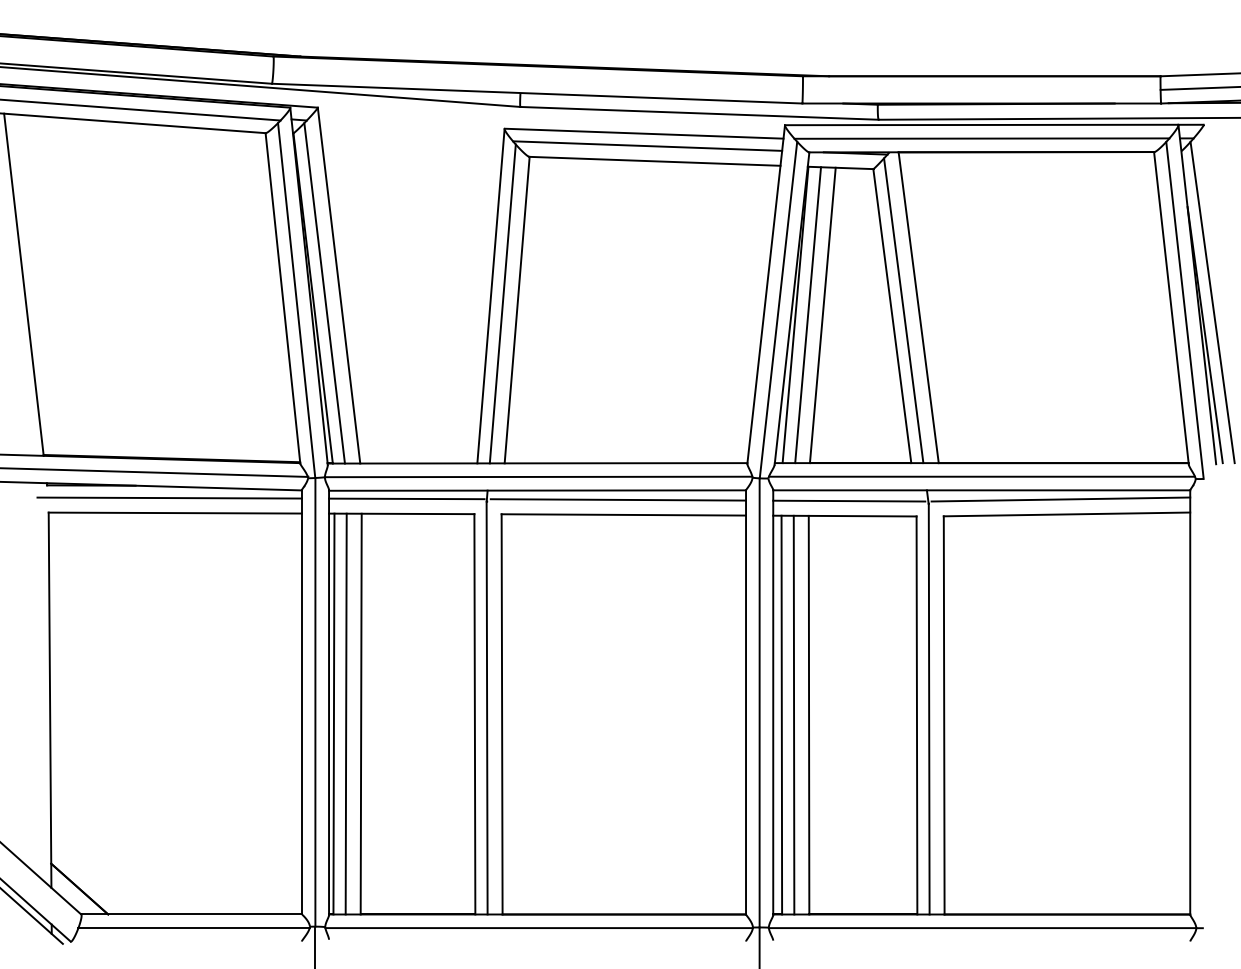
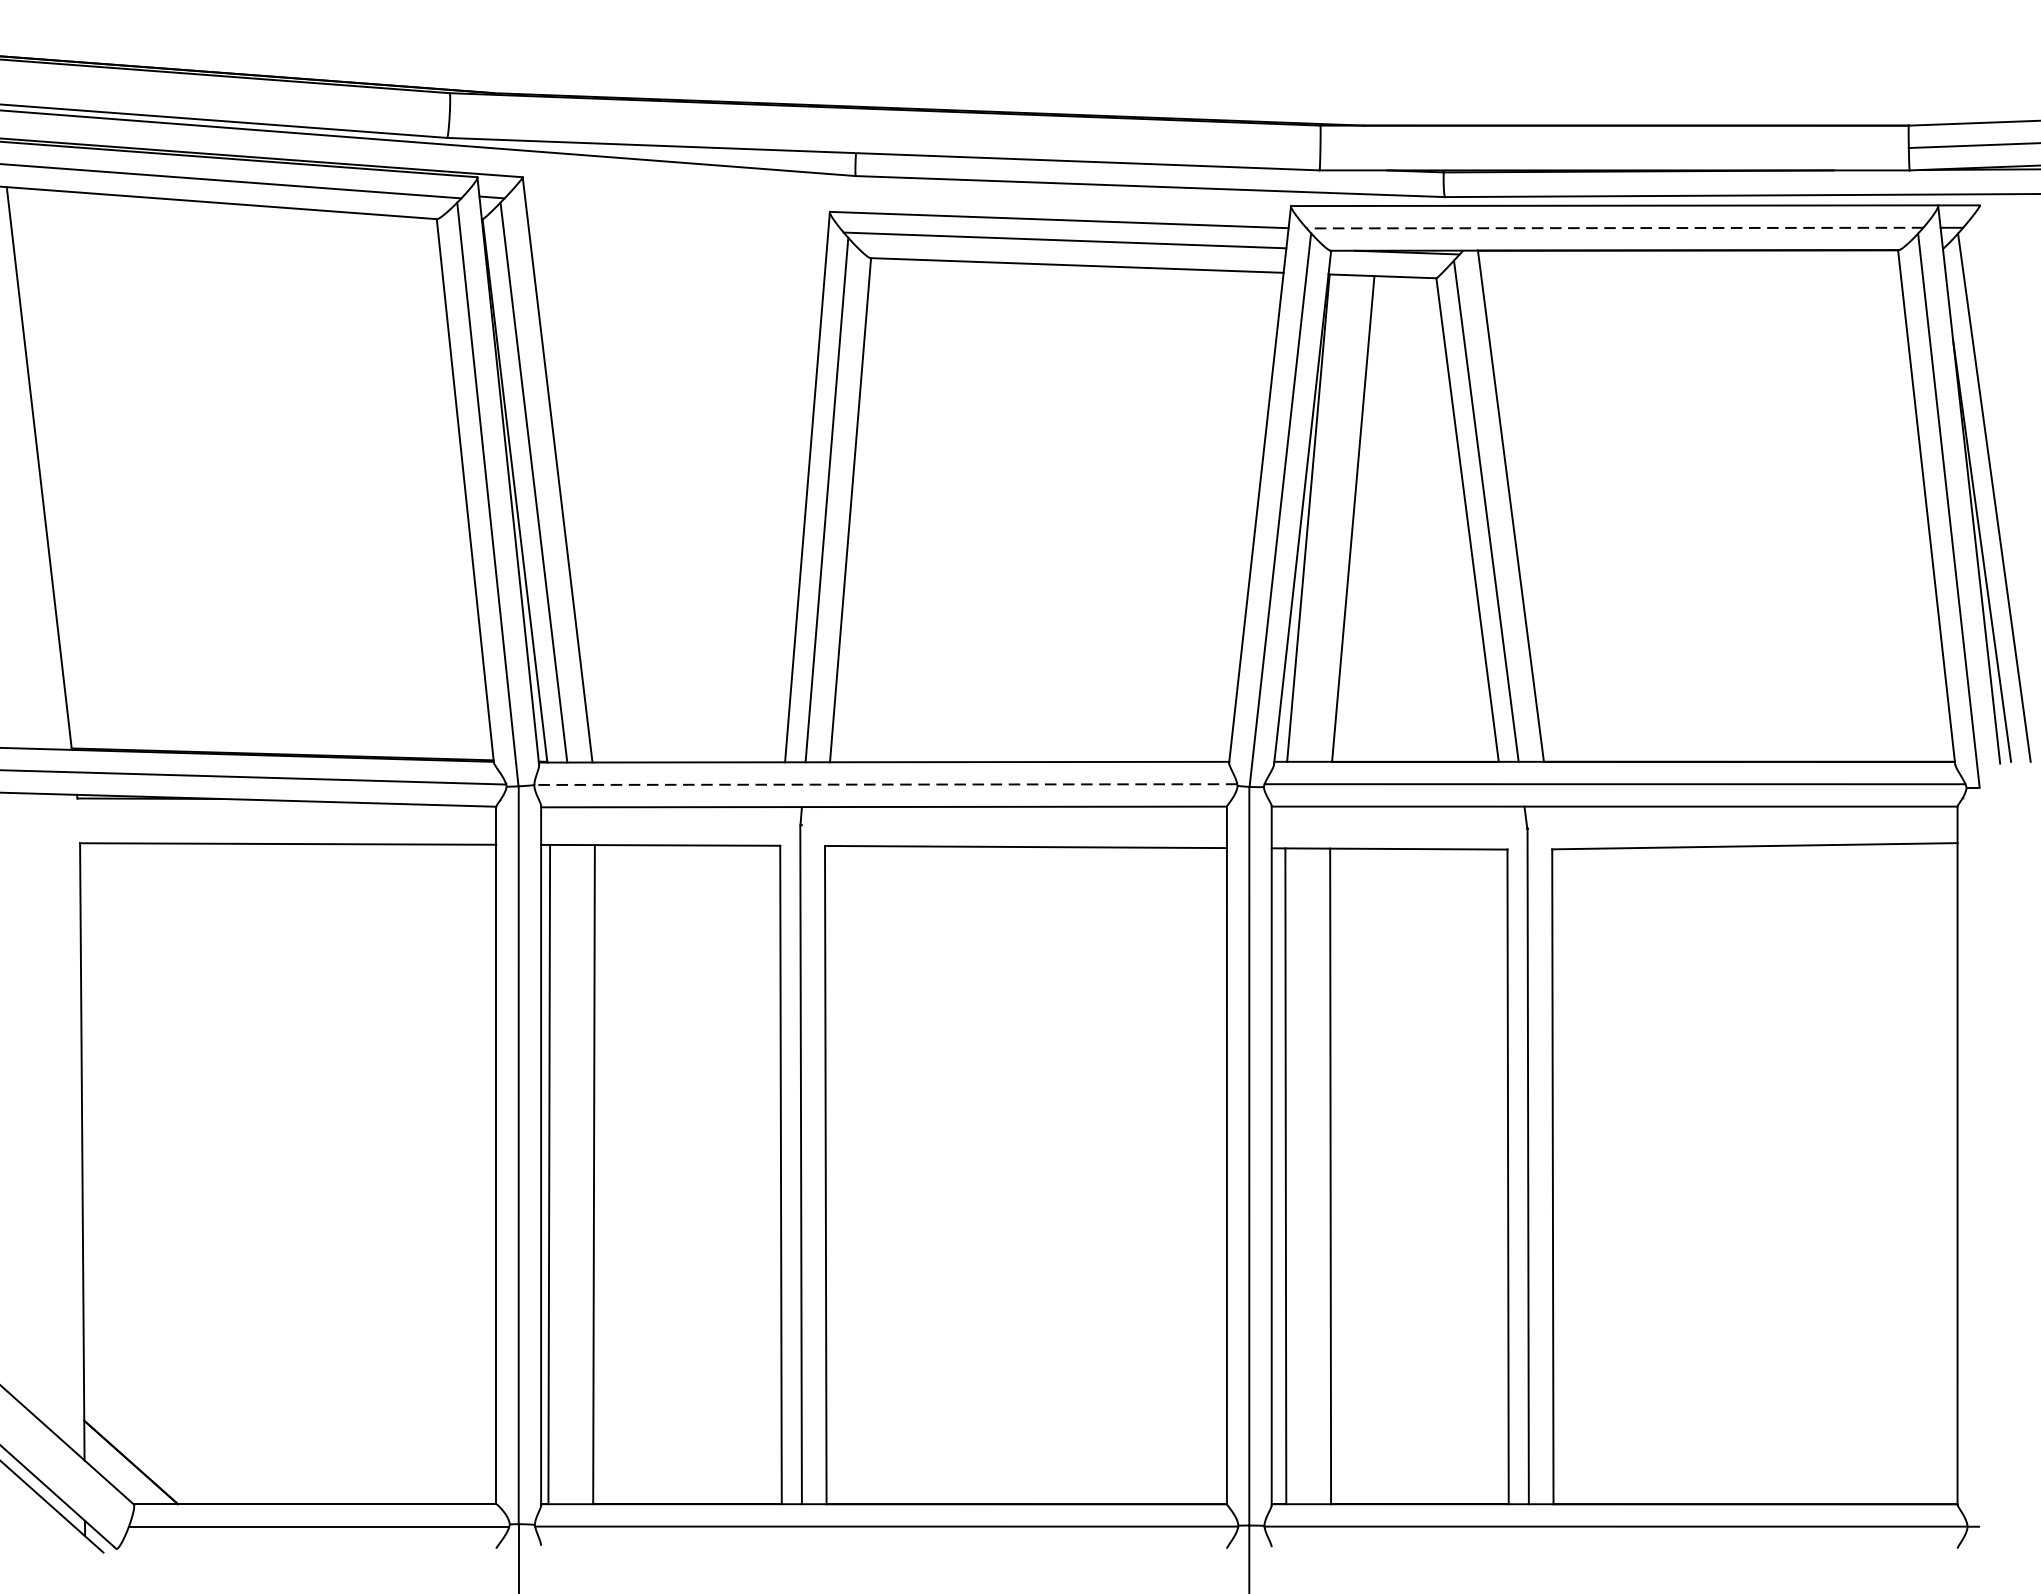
line: (981, 138) -> (1614, 227), solid -> dashed
line: (808, 315) -> (1329, 519), removed
line: (538, 476) -> (885, 783), solid -> dashed
line: (169, 497) -> (278, 818), removed
line: (406, 498) -> (668, 820), removed
line: (618, 499) -> (1017, 821), removed
line: (1060, 499) -> (1744, 821), removed
line: (849, 500) -> (1397, 823), removed
line: (345, 713) -> (568, 1173), removed
line: (793, 714) -> (1305, 1175), removed

